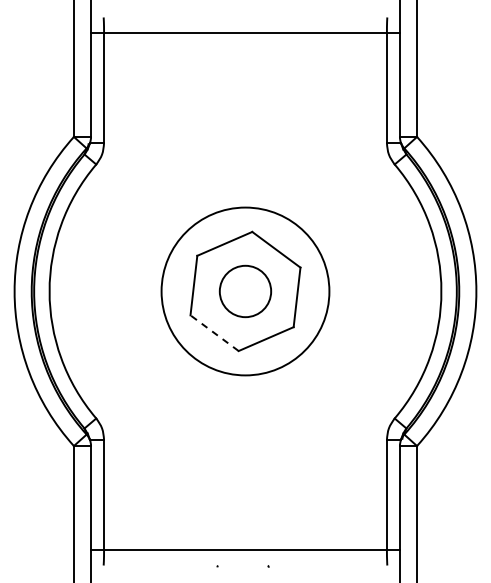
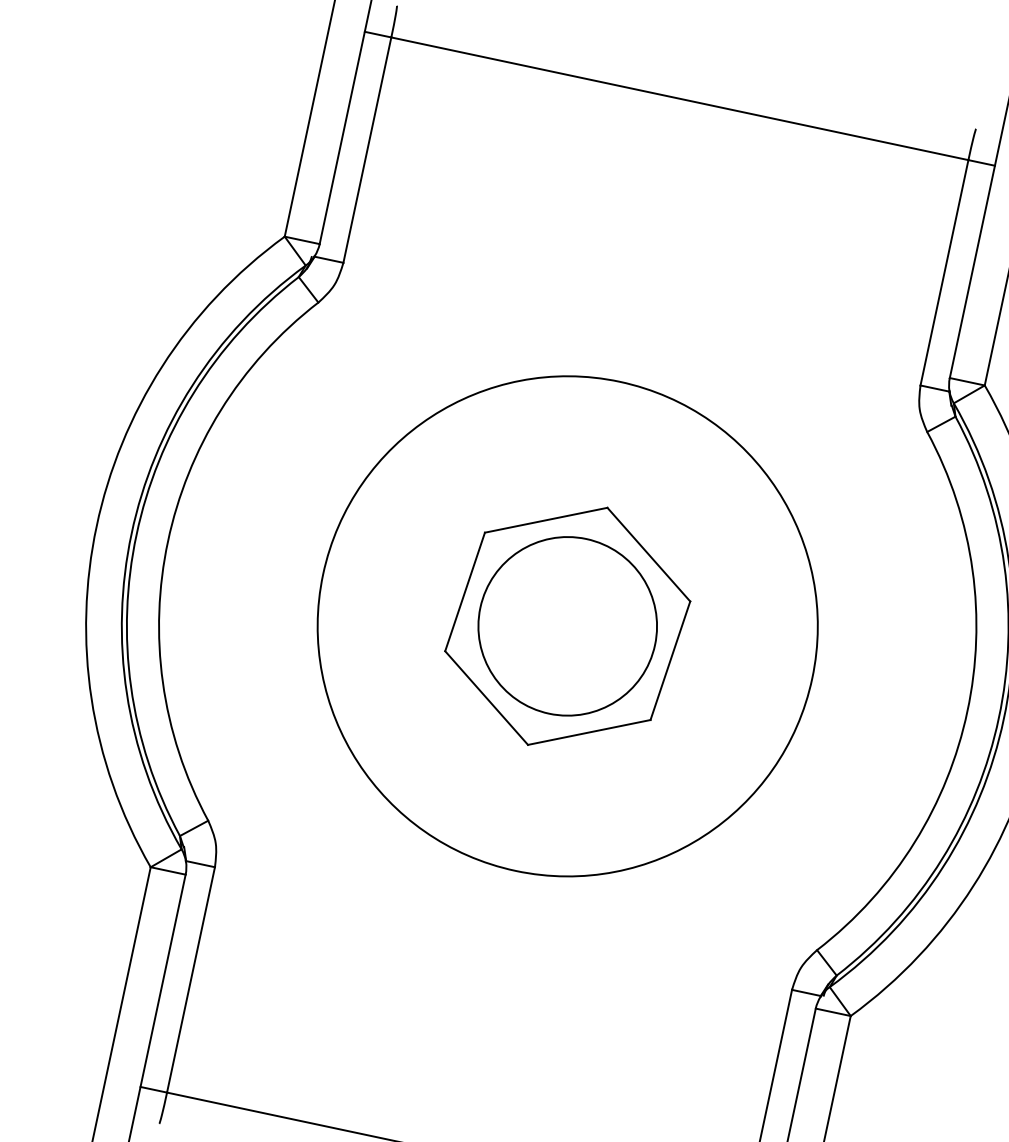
circle: (245, 291) -> (567, 626), size x1.43
circle: (245, 291) -> (567, 626), size x1.67
line: (214, 333) -> (486, 698), dashed -> solid

